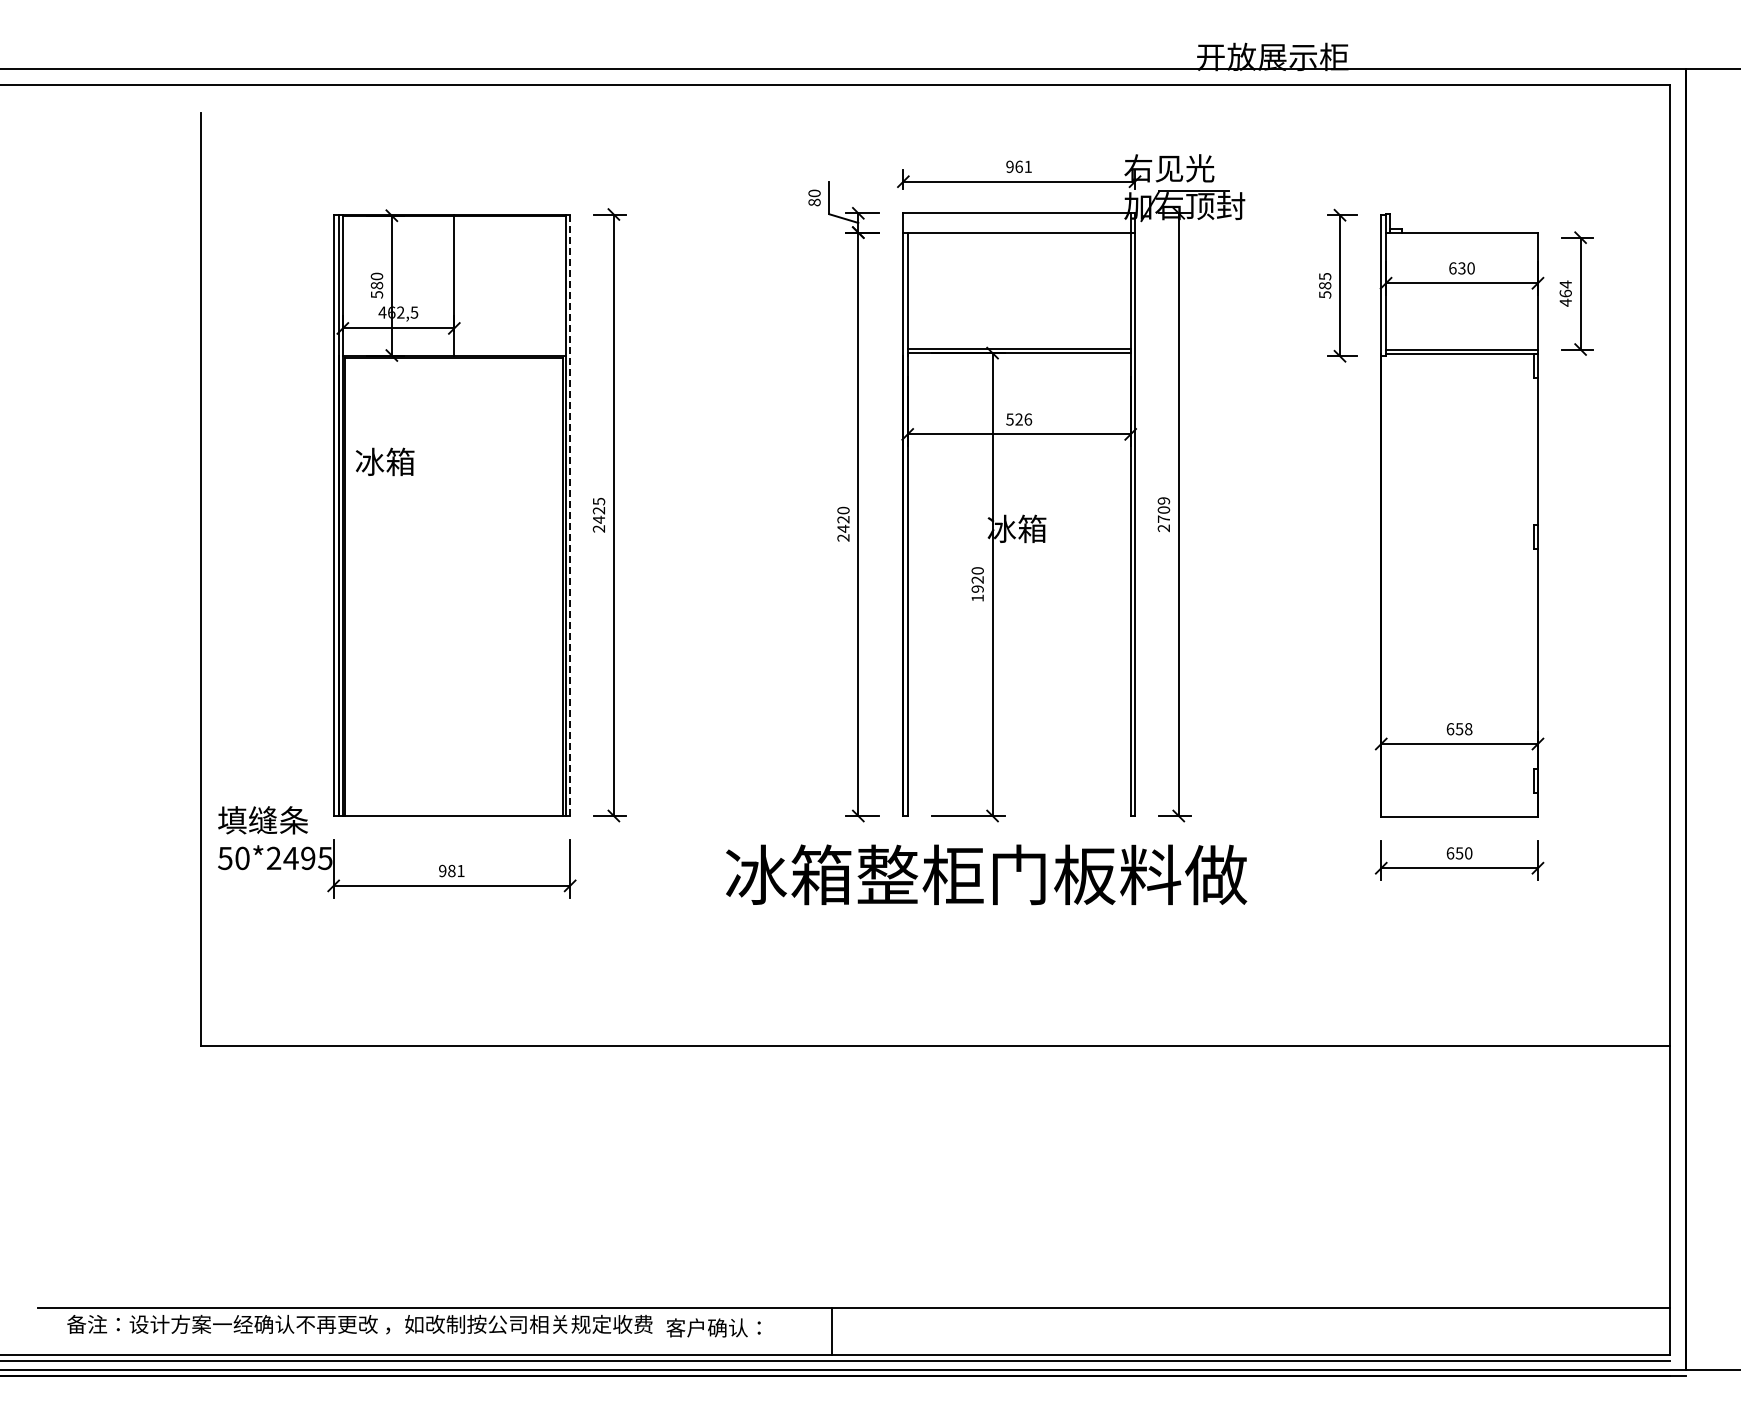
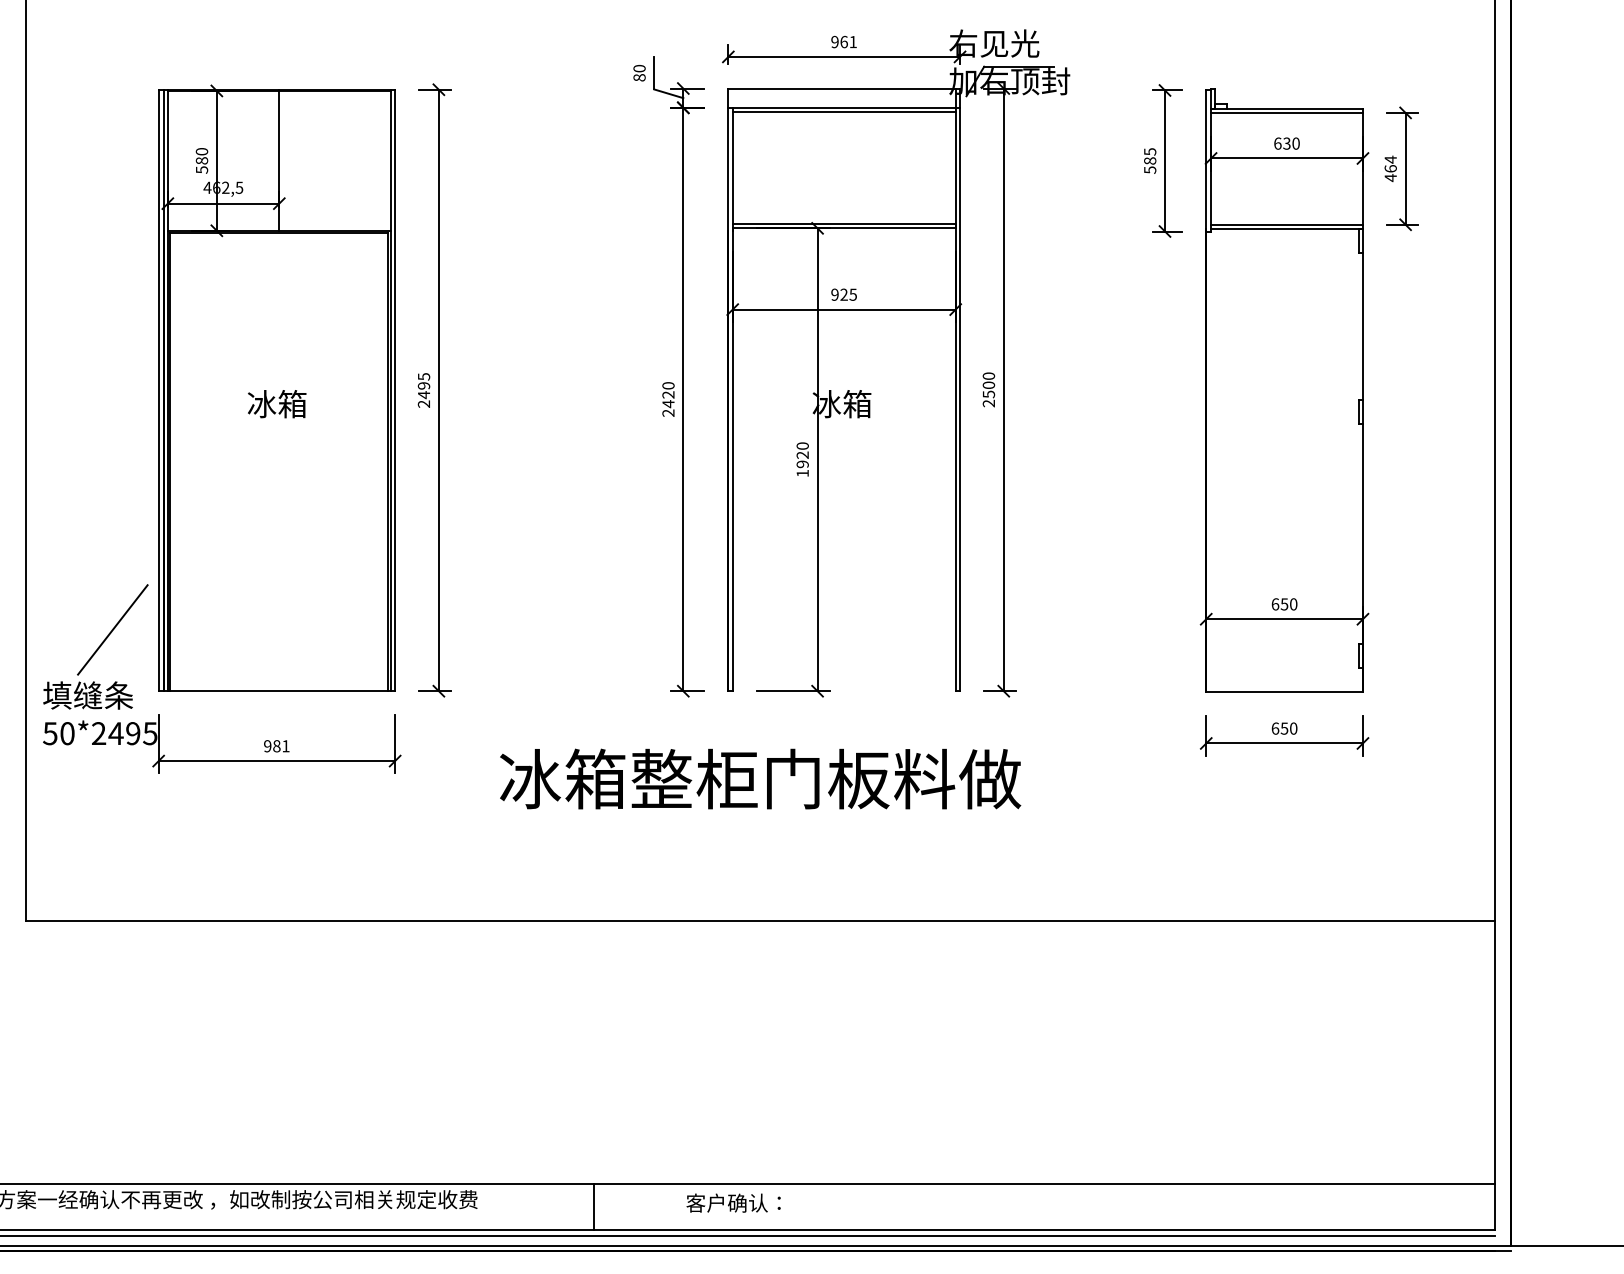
line: (1018, 236) -> (843, 111), added
line: (1461, 237) -> (1286, 112), added
text: (1019, 419) -> (844, 294), 526 -> 925
text: (385, 461) -> (277, 403), moved
text: (599, 510) -> (424, 385), 2425 -> 2495
text: (1164, 510) -> (989, 385), 2709 -> 2500
line: (570, 515) -> (395, 390), dashed -> solid
text: (1468, 728) -> (1293, 603), 658 -> 650
line: (287, 754) -> (112, 629), added
text: (986, 874) -> (760, 778), moved
text: (713, 1327) -> (733, 1202), moved
line: (831, 1331) -> (593, 1206), moved

